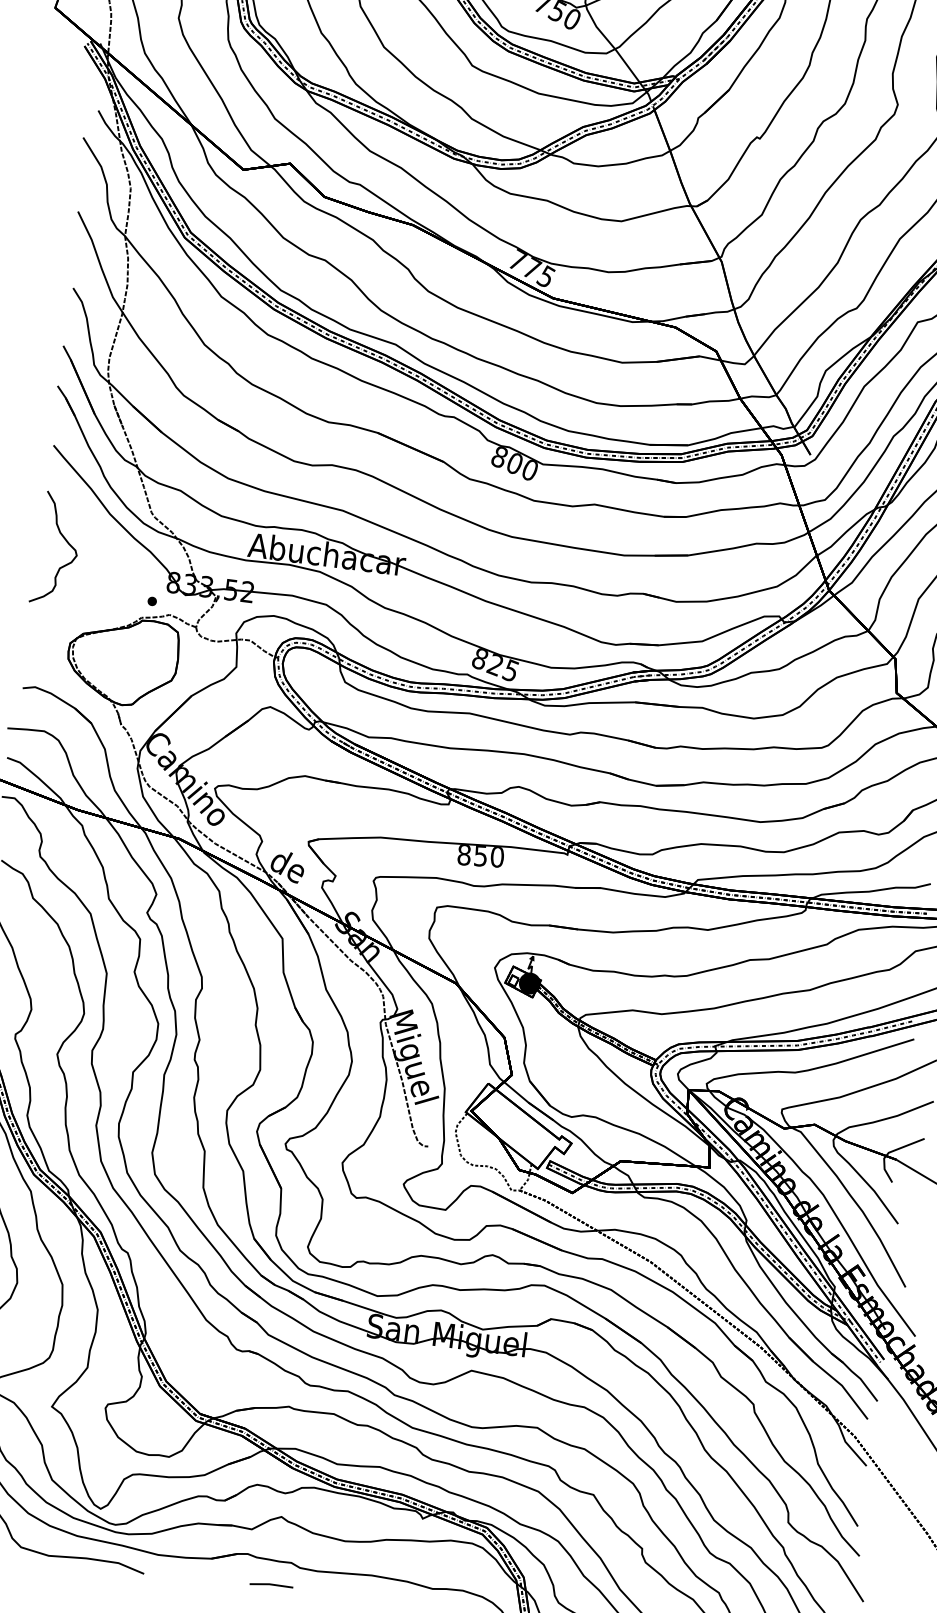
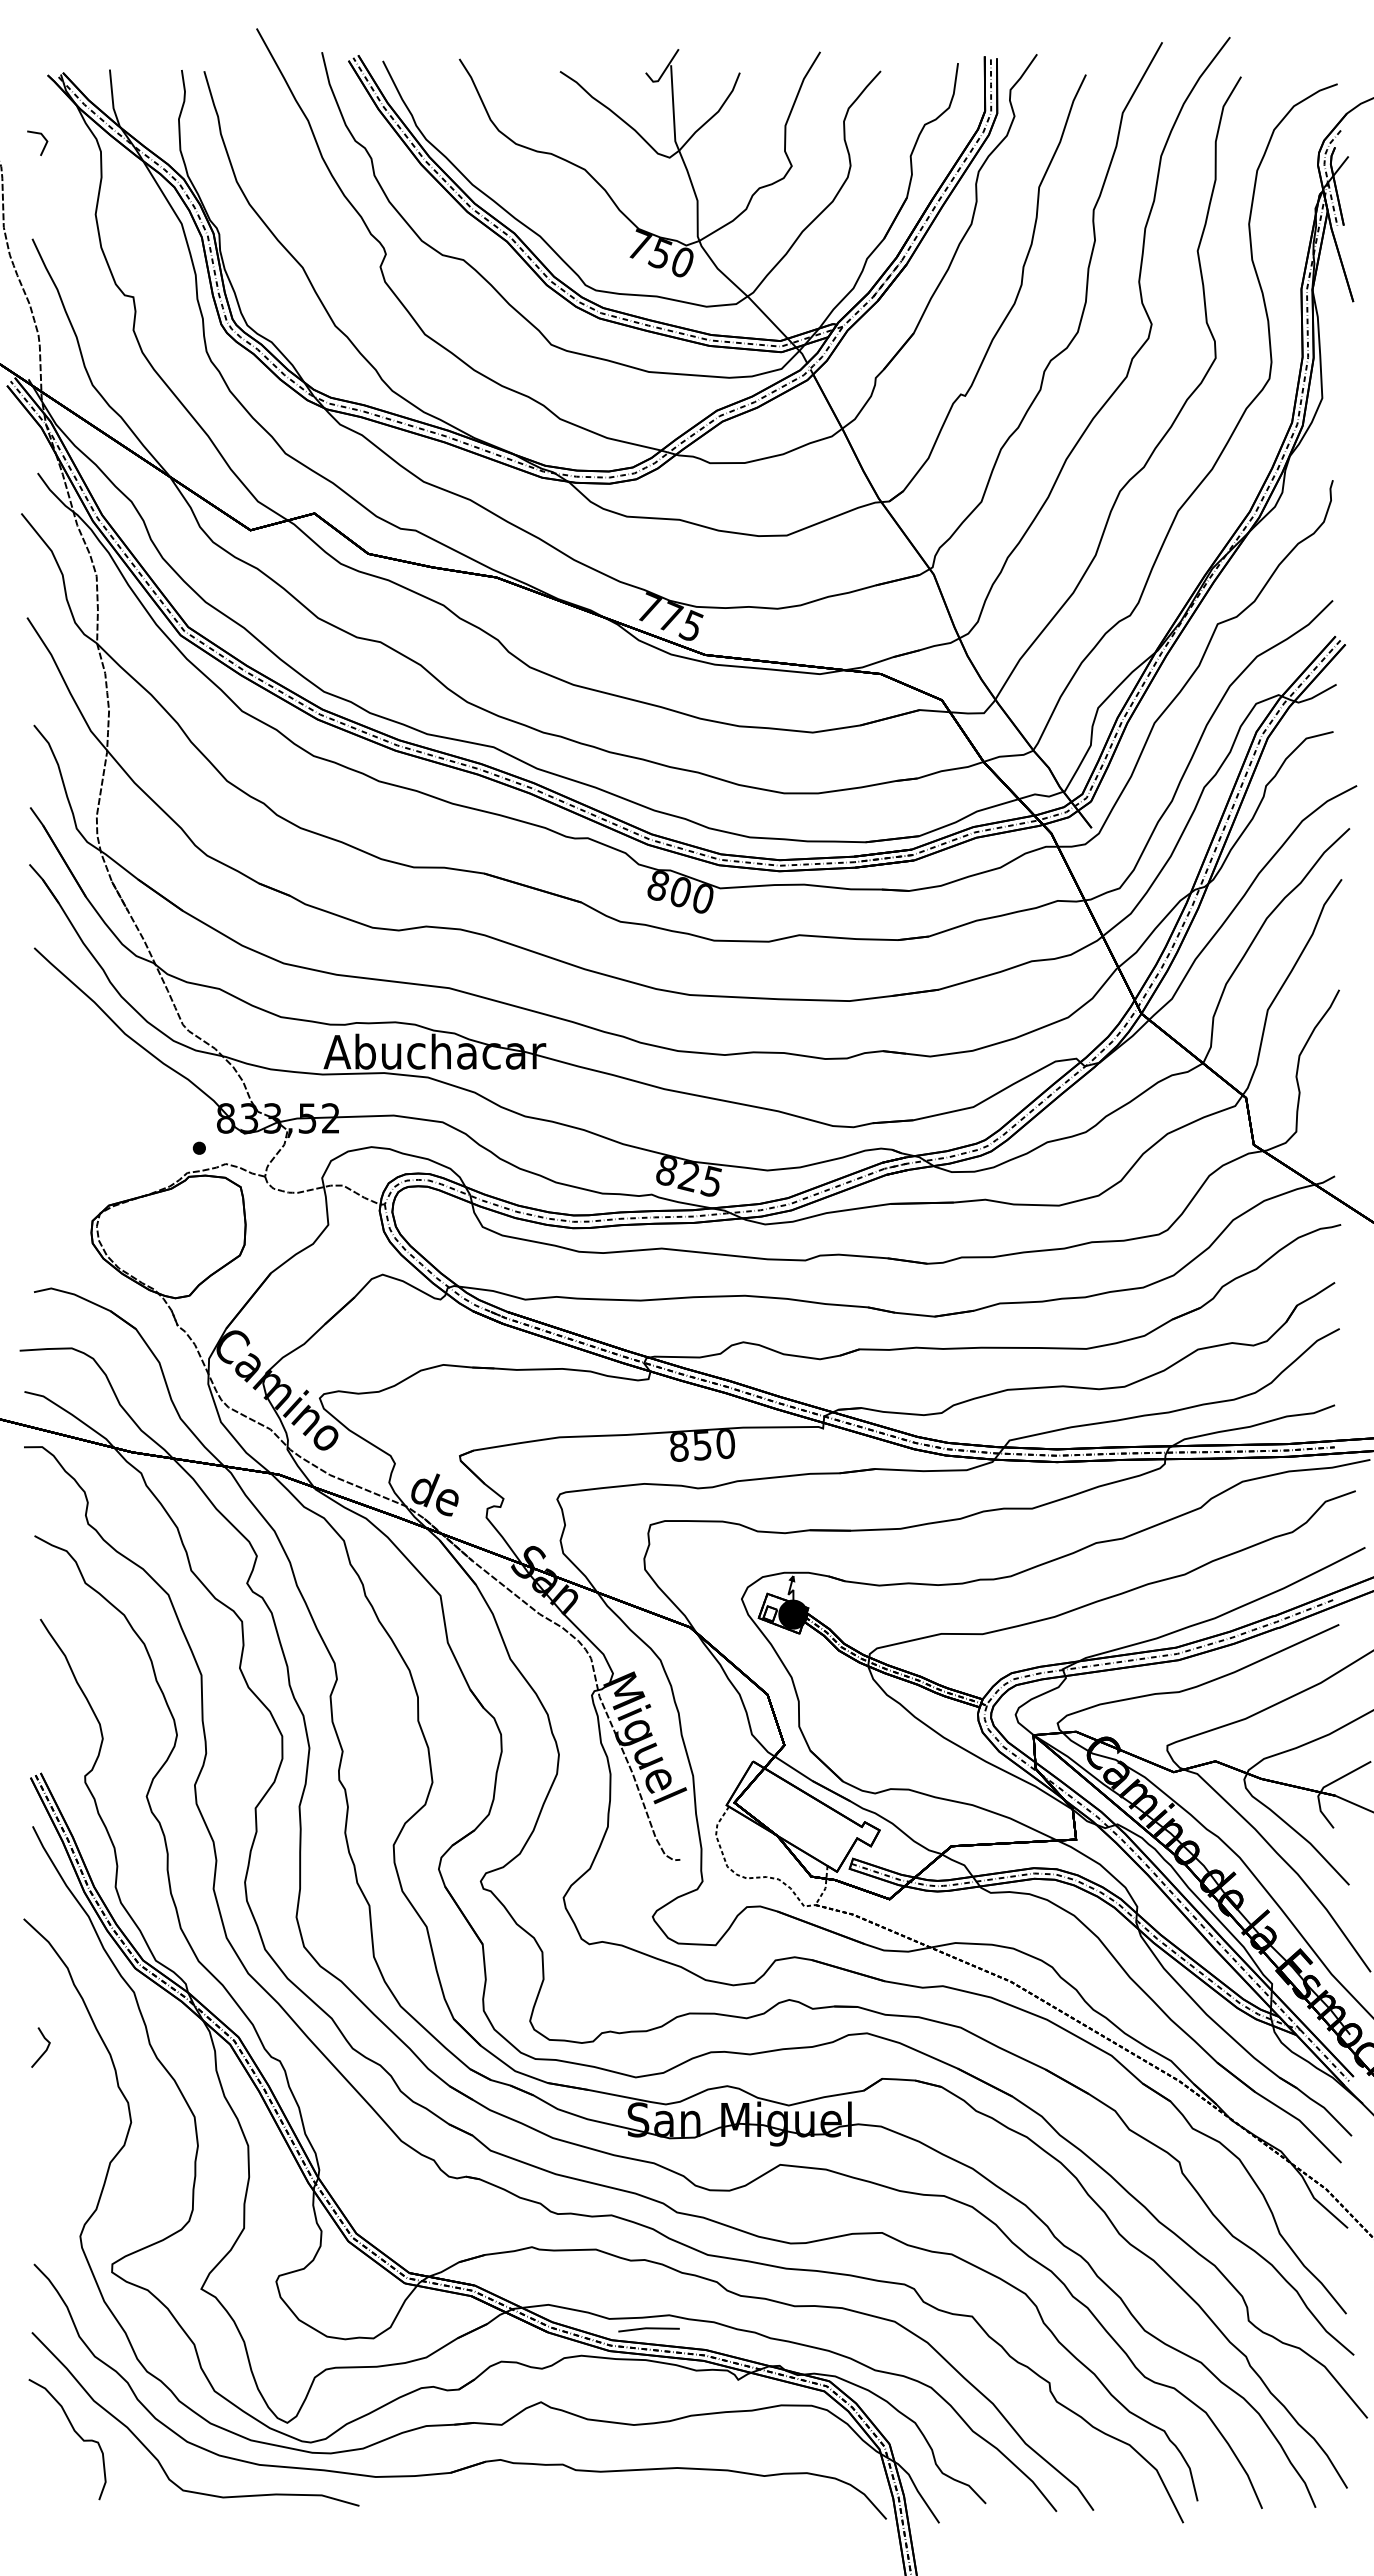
curve: (66, 541) -> (68, 1079), removed
line: (271, 1585) -> (648, 2329), moved

